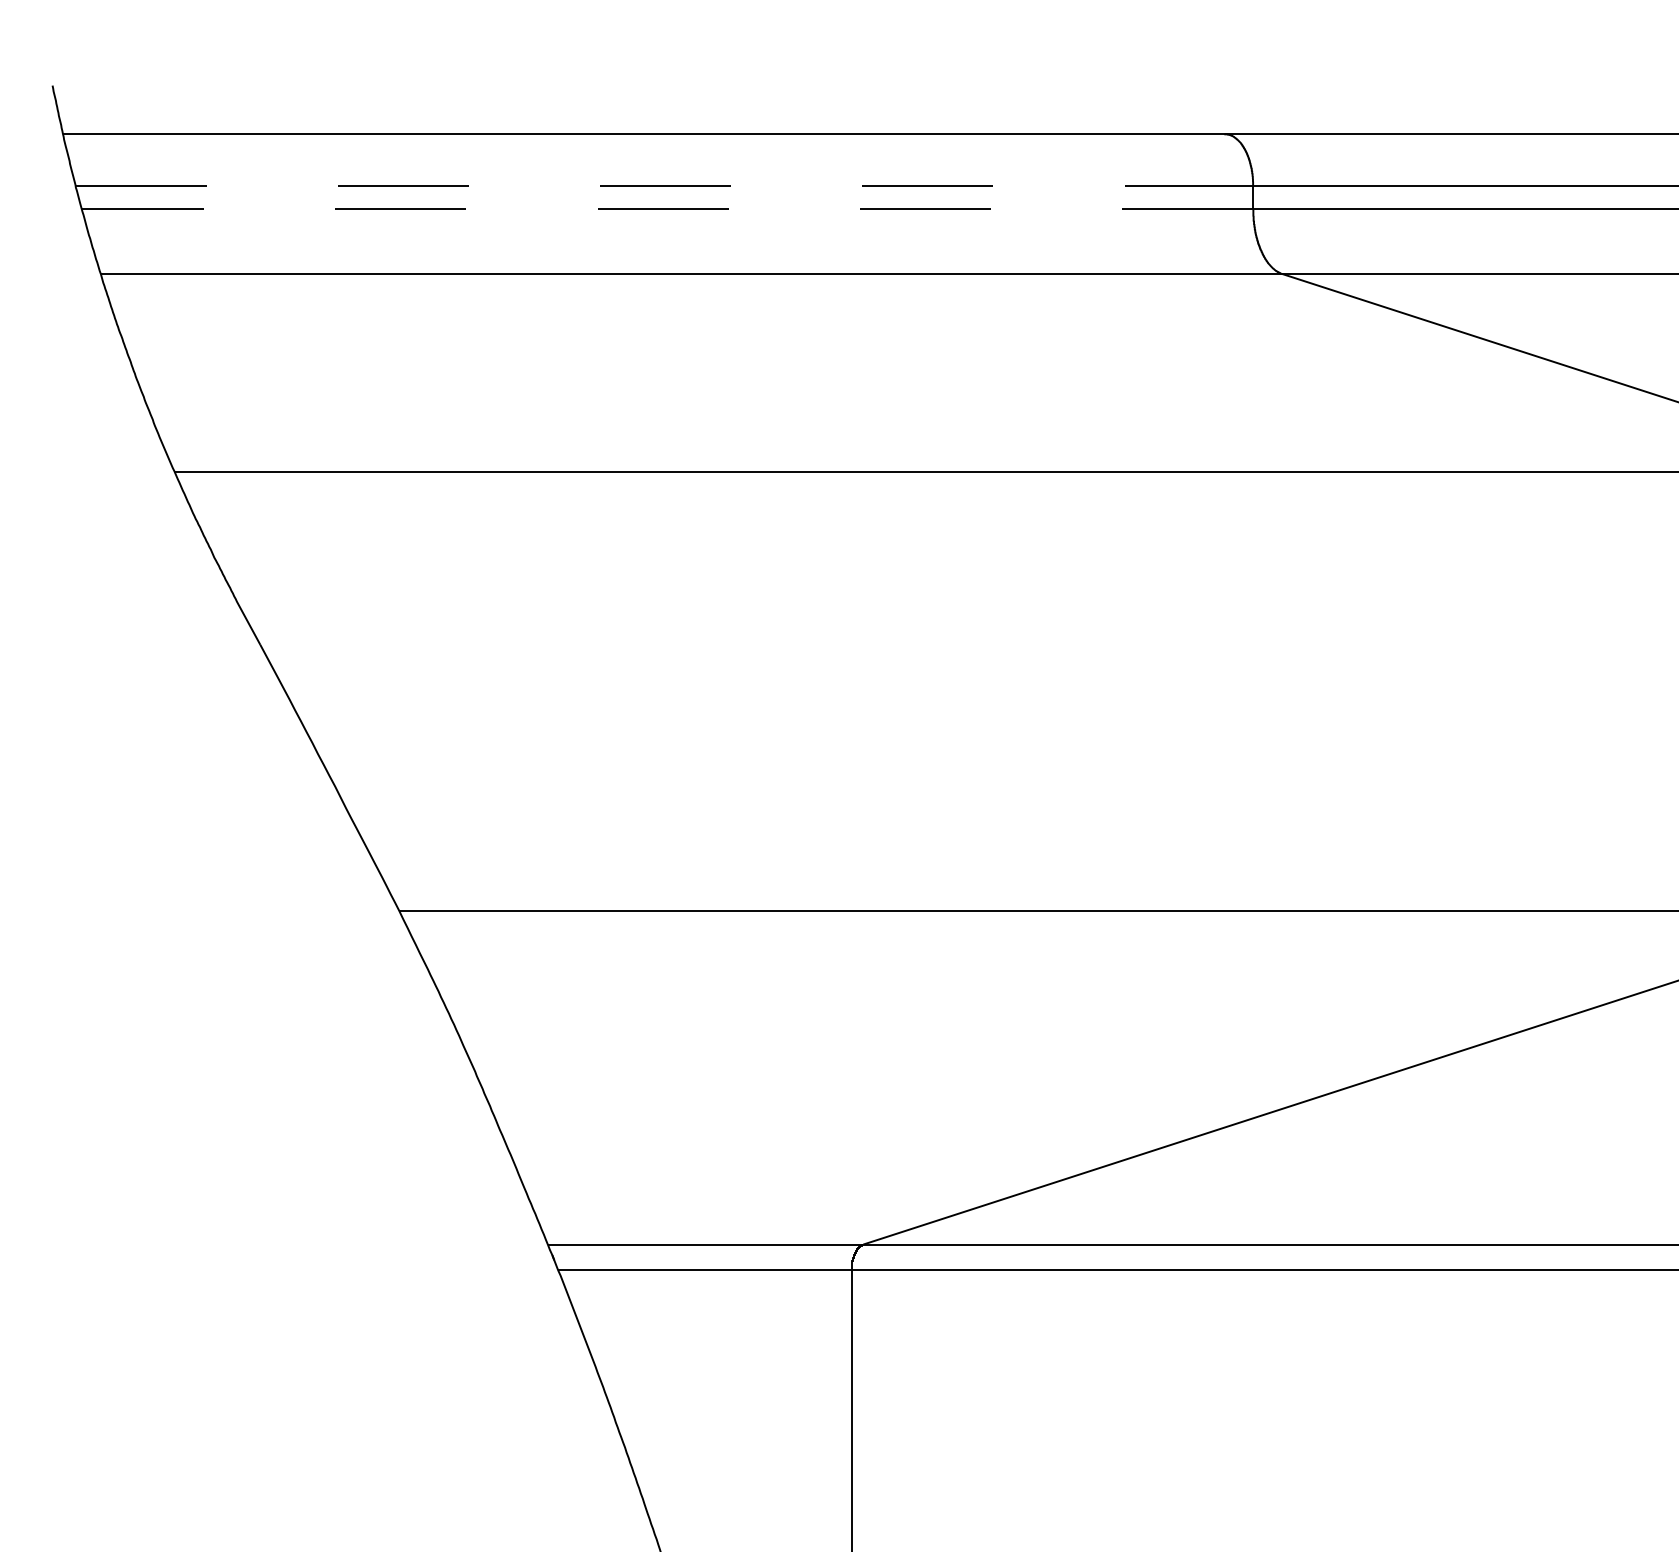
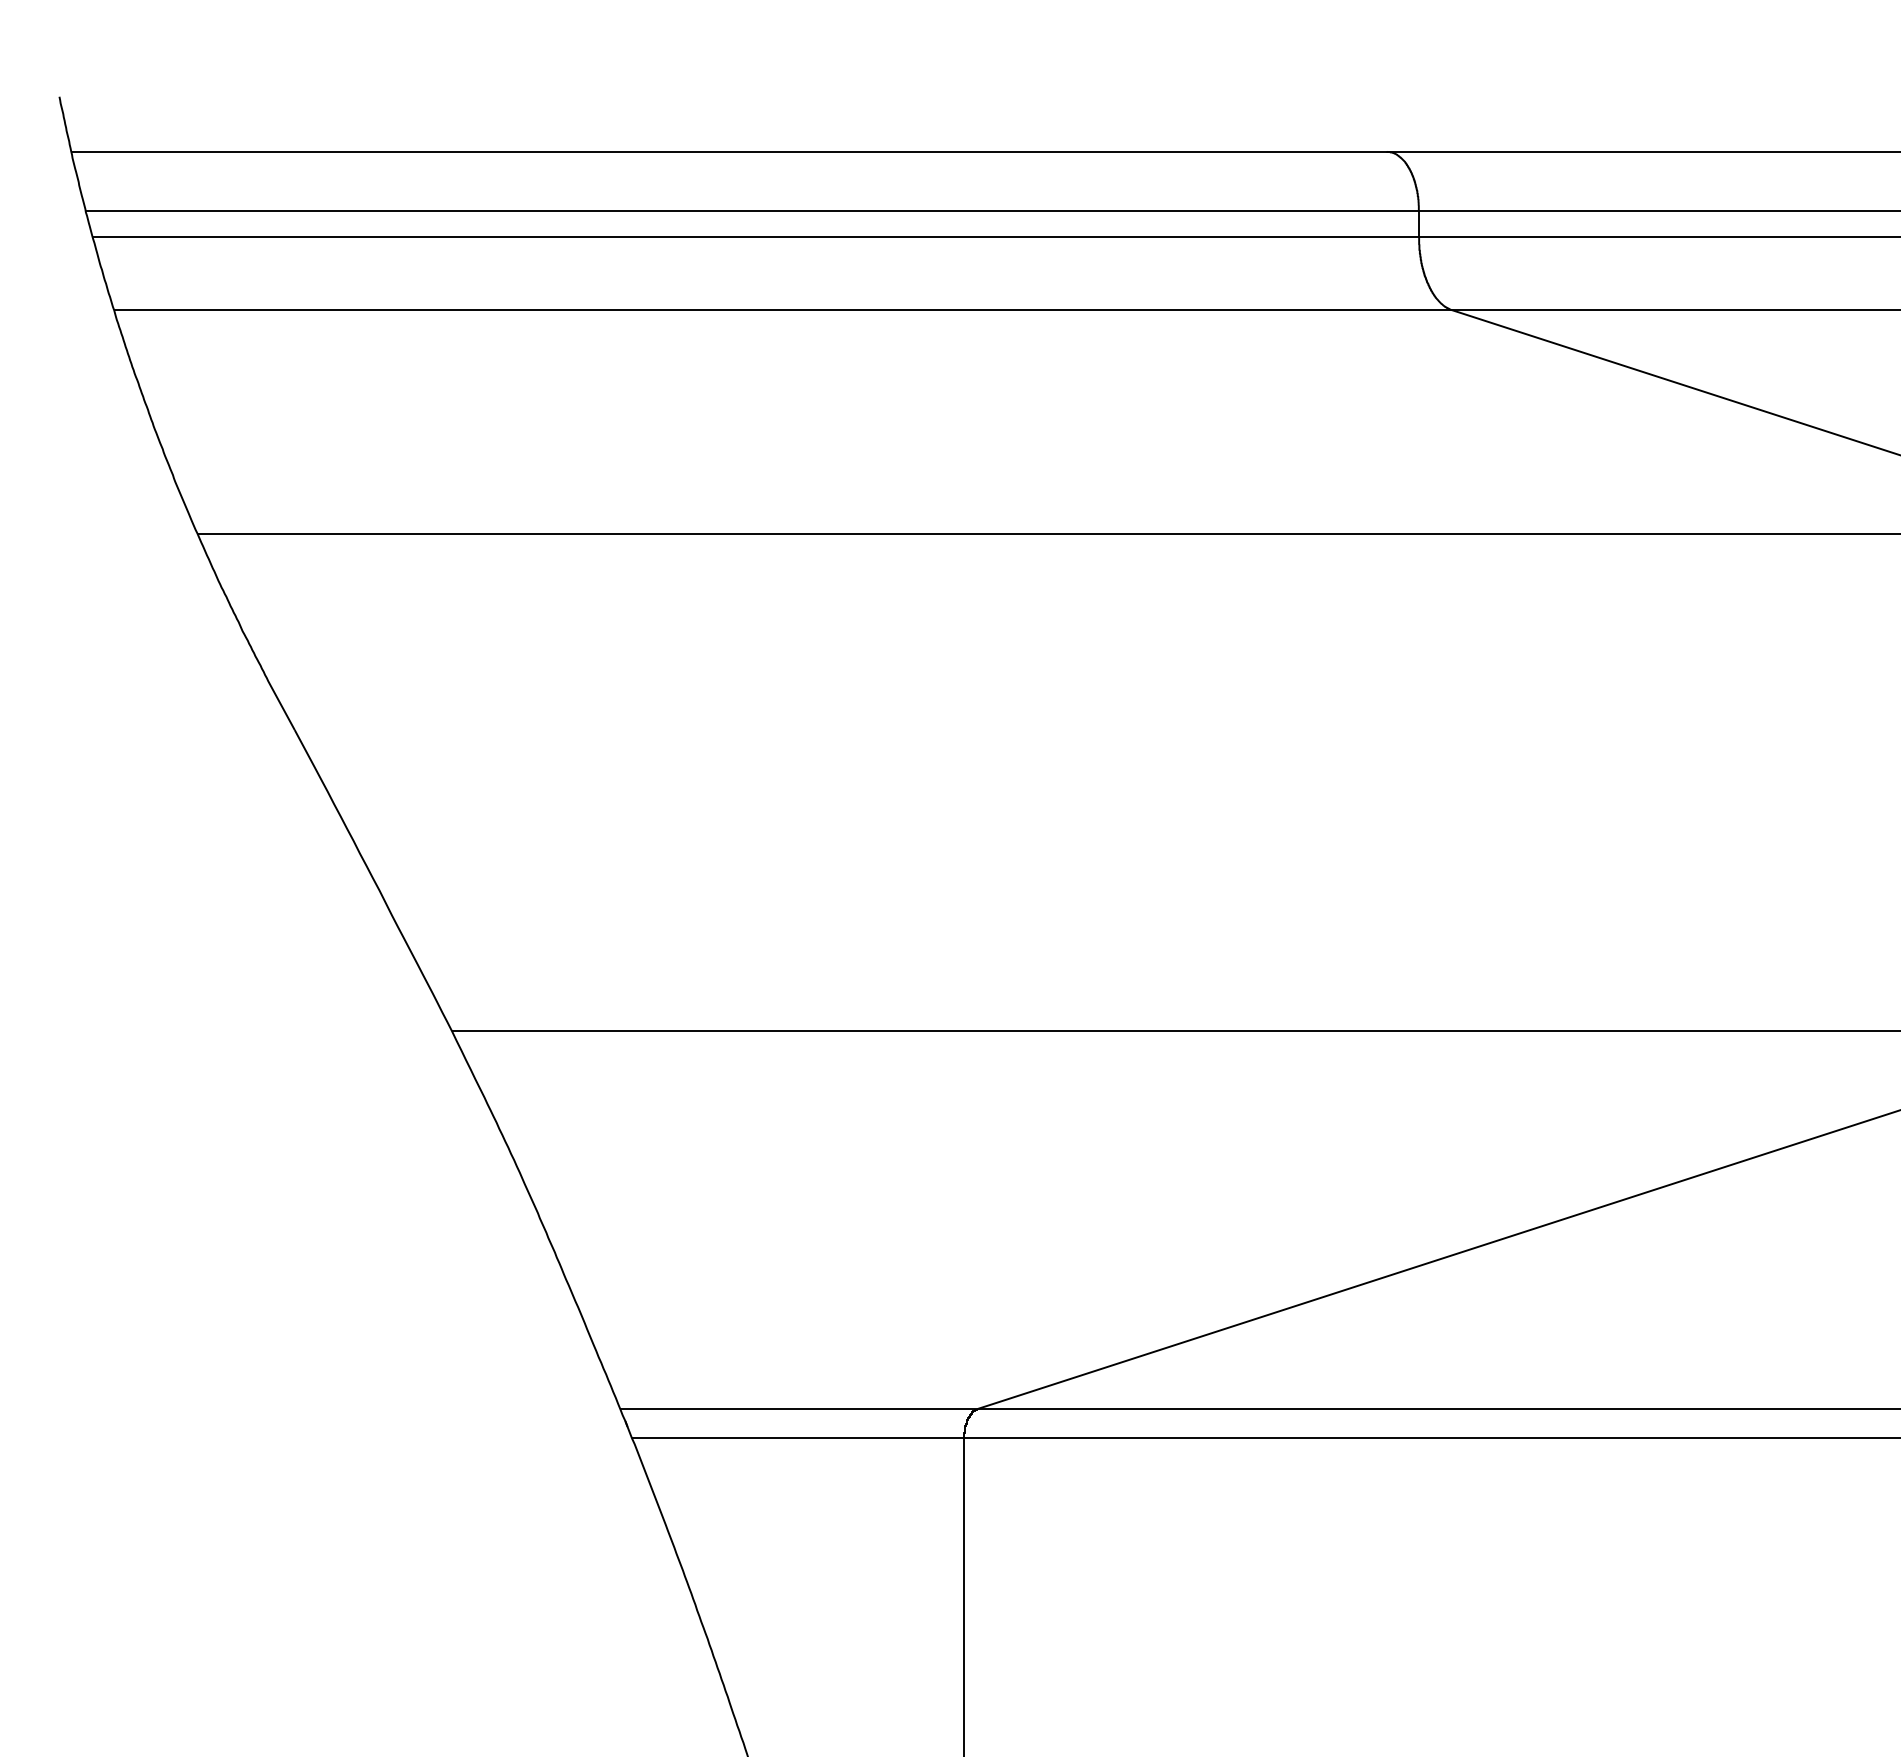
line: (664, 186) -> (752, 211), dashed -> solid
line: (667, 209) -> (755, 237), dashed -> solid

